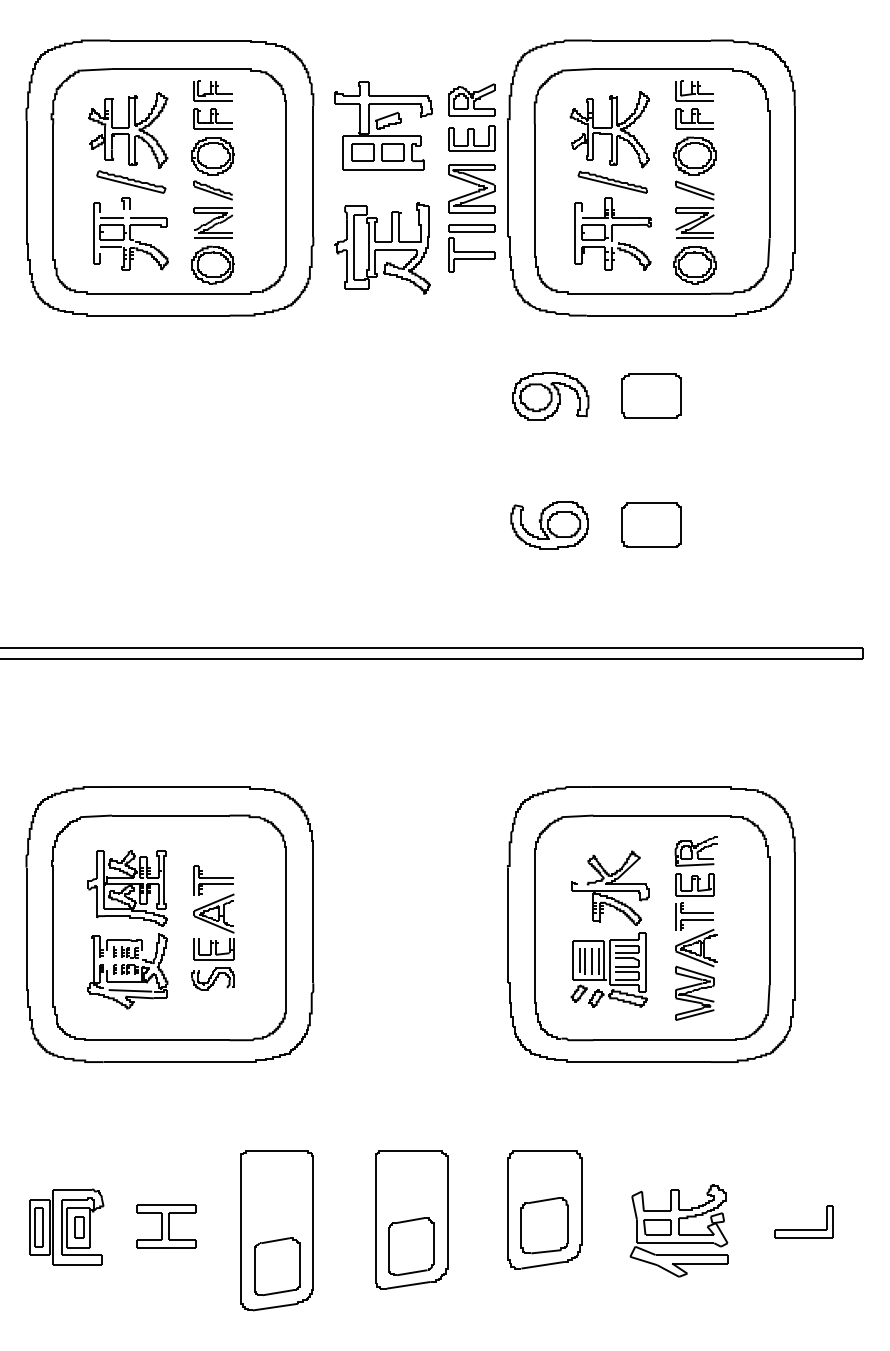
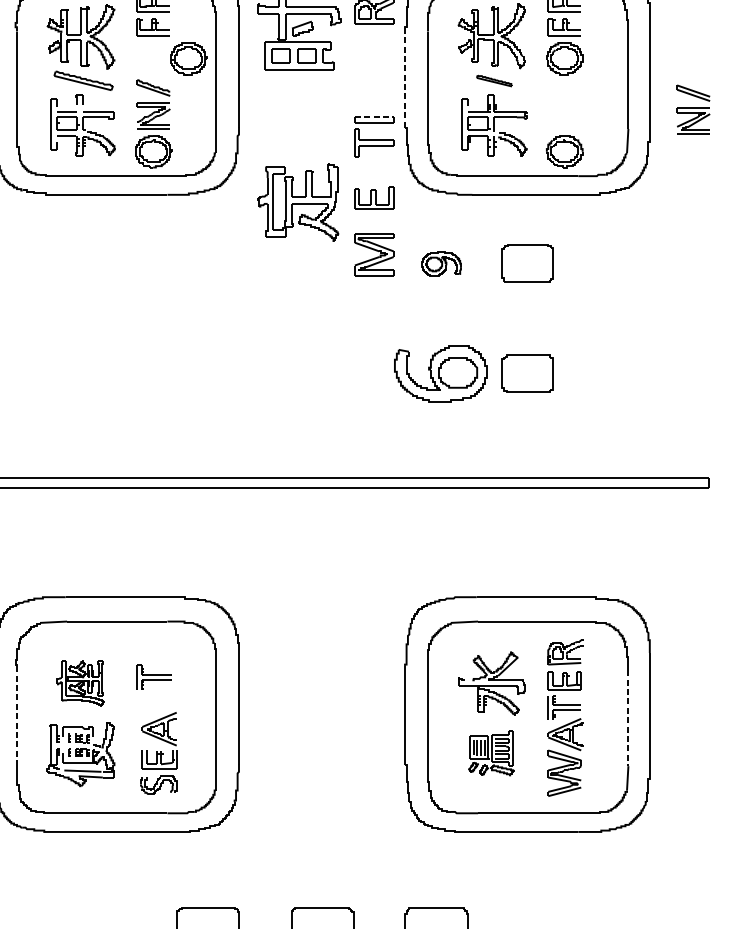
part: (471, 138) -> (373, 198), moved
part: (212, 156) -> (187, 59), moved
line: (507, 178) -> (404, 77), solid -> dashed
part: (612, 181) -> (494, 80), size x0.6
part: (471, 188) -> (373, 254), moved
part: (694, 209) -> (693, 109), moved
line: (471, 224) -> (373, 117), solid -> dashed
part: (382, 248) -> (298, 202), moved
part: (550, 396) -> (441, 263), size x0.6
part: (549, 525) -> (440, 373), size x1.4
part: (127, 888) -> (80, 683), size x0.7
line: (53, 928) -> (17, 717), solid -> dashed
line: (769, 929) -> (628, 718), solid -> dashed
part: (212, 941) -> (158, 752), moved
part: (608, 969) -> (490, 752), size x0.7

